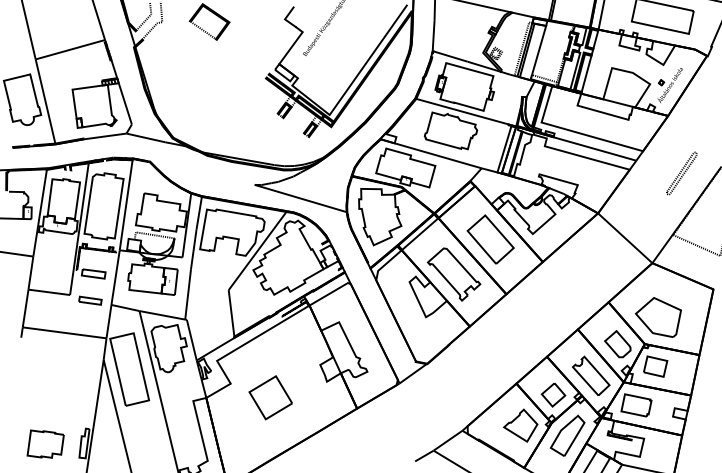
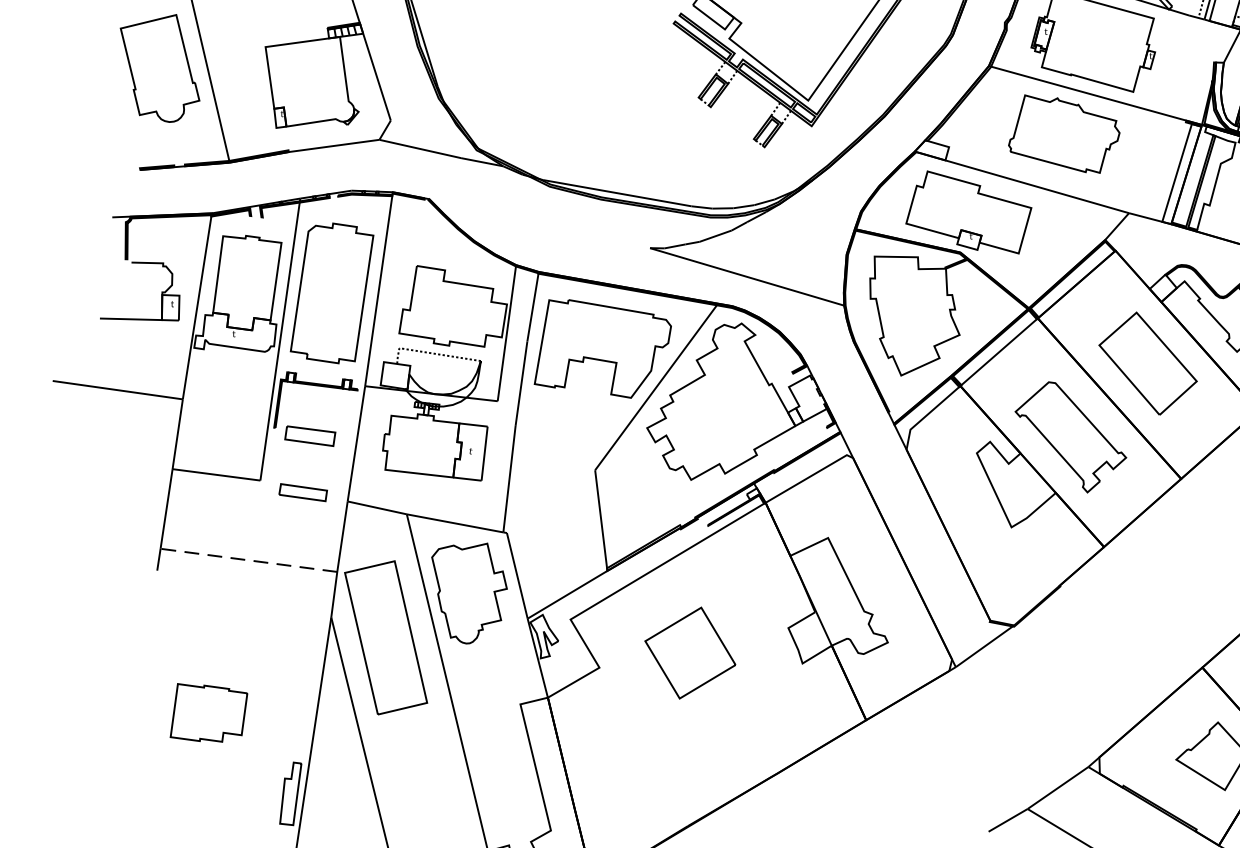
line: (64, 332) -> (248, 559), solid -> dashed
part: (270, 397) -> (689, 652), moved
part: (45, 443) -> (208, 711), moved

